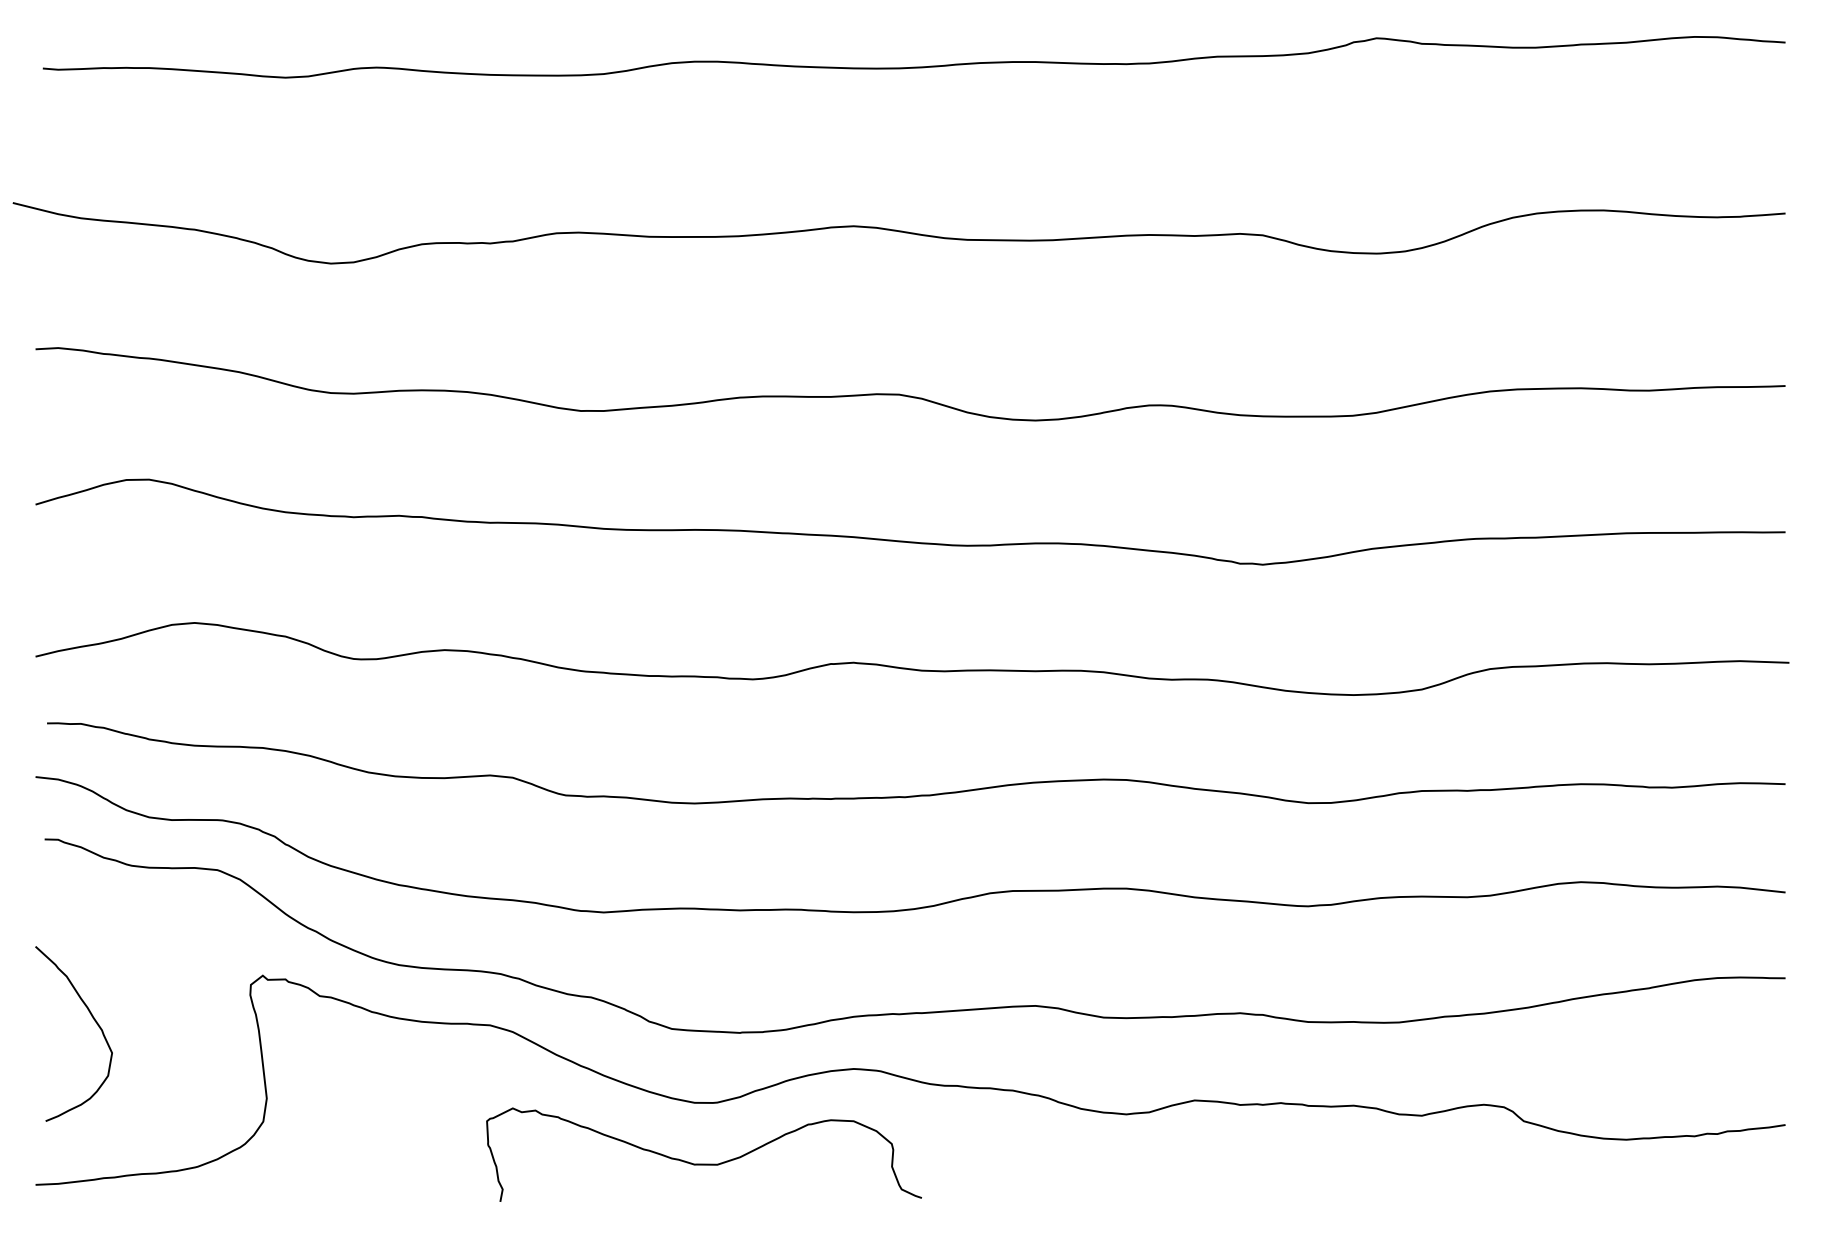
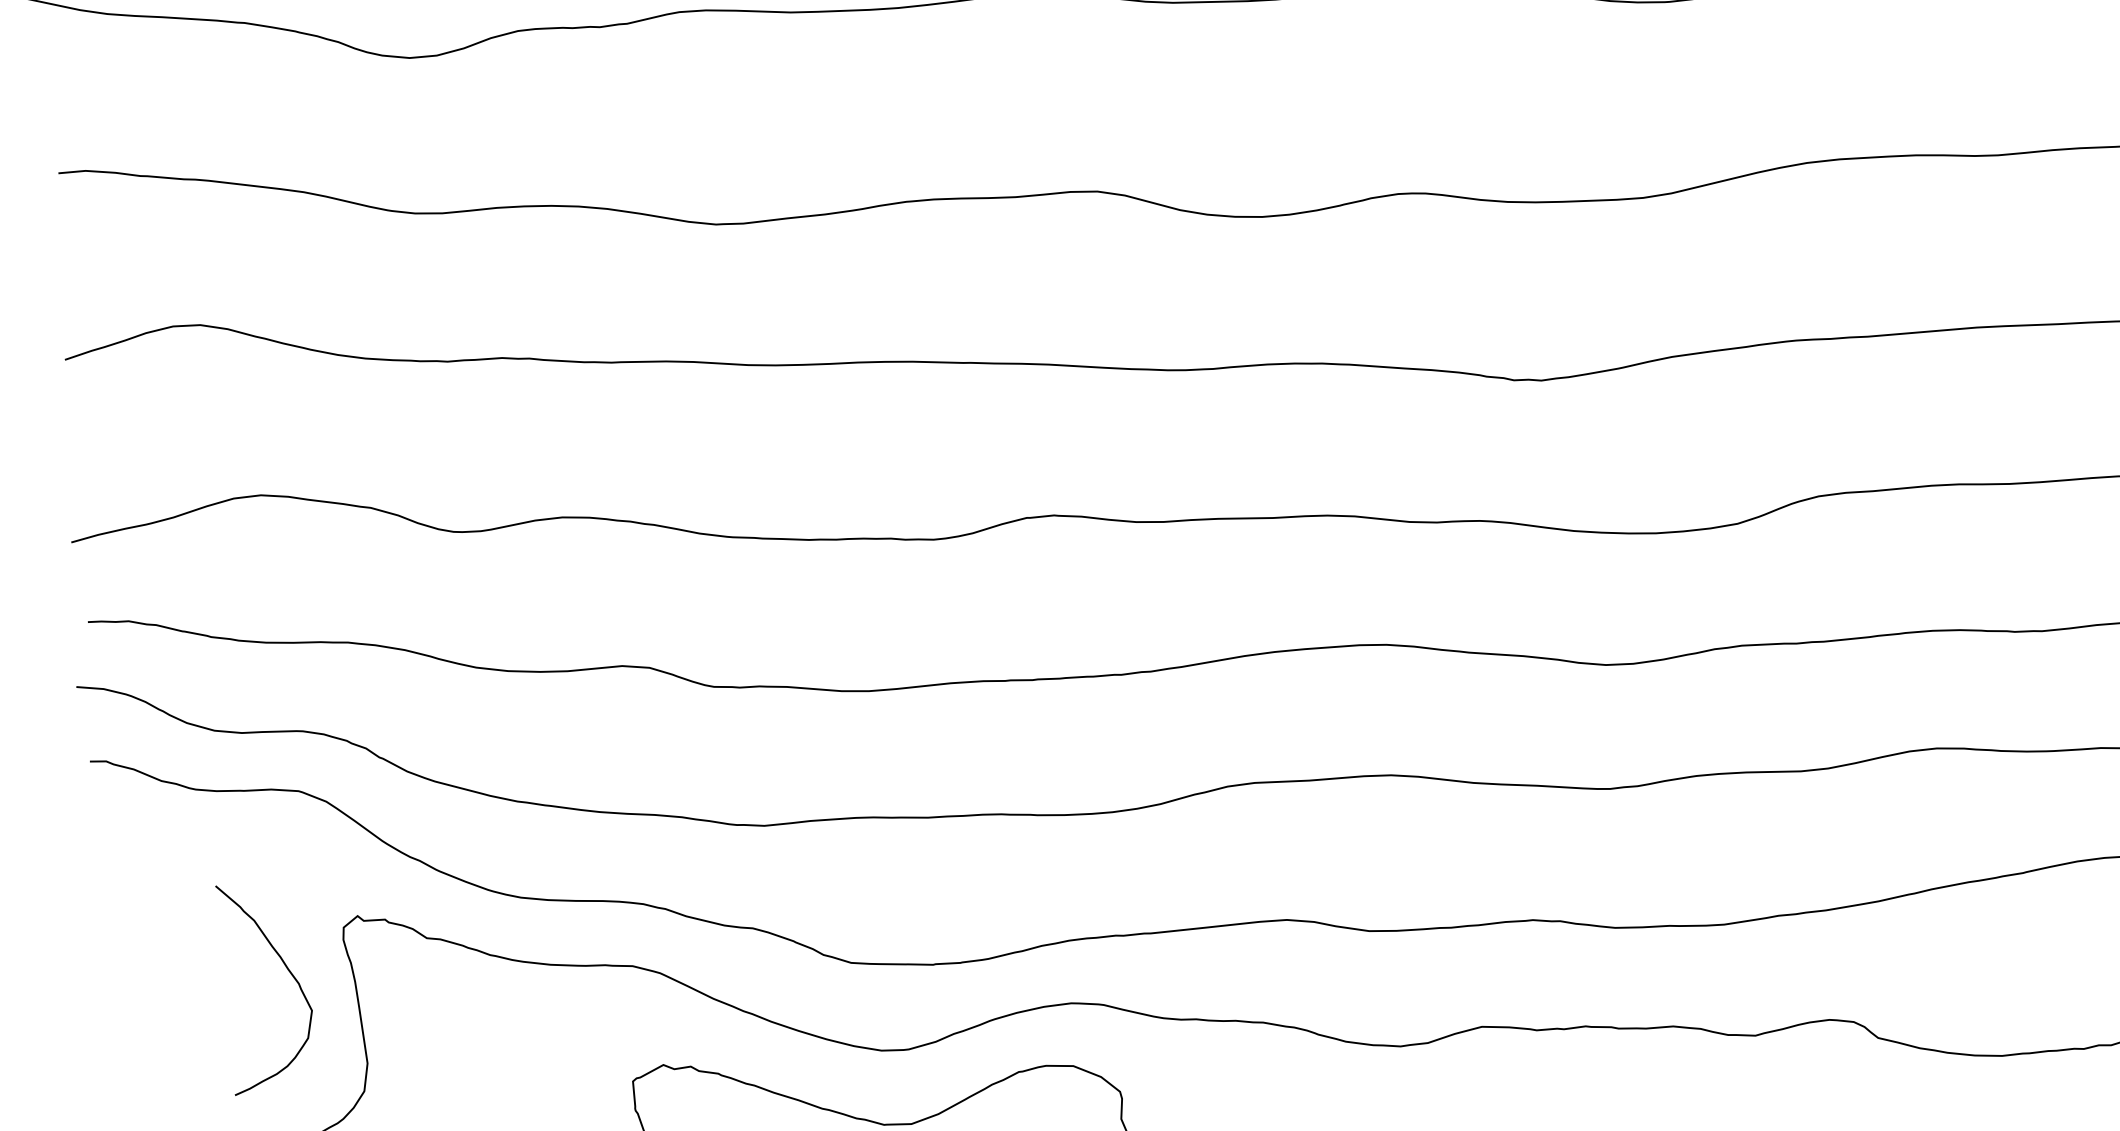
curve: (94, 1021) -> (289, 973), moved

